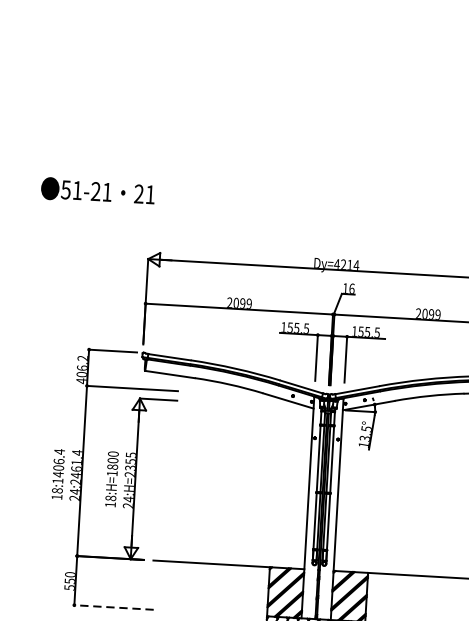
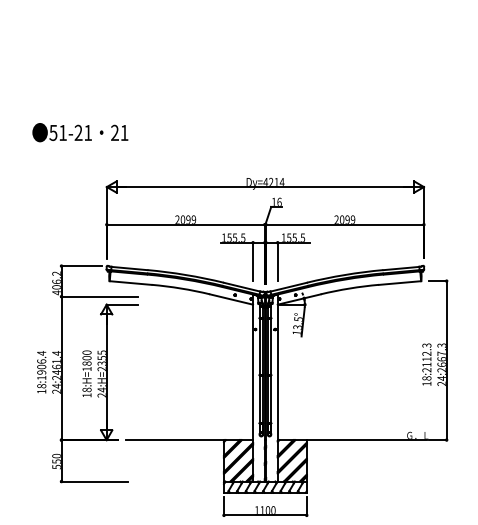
text: (98, 191) -> (80, 132), moved
text: (58, 474) -> (41, 372), 18:1406.4 -> 18:1906.4
line: (113, 607) -> (94, 481), dashed -> solid

